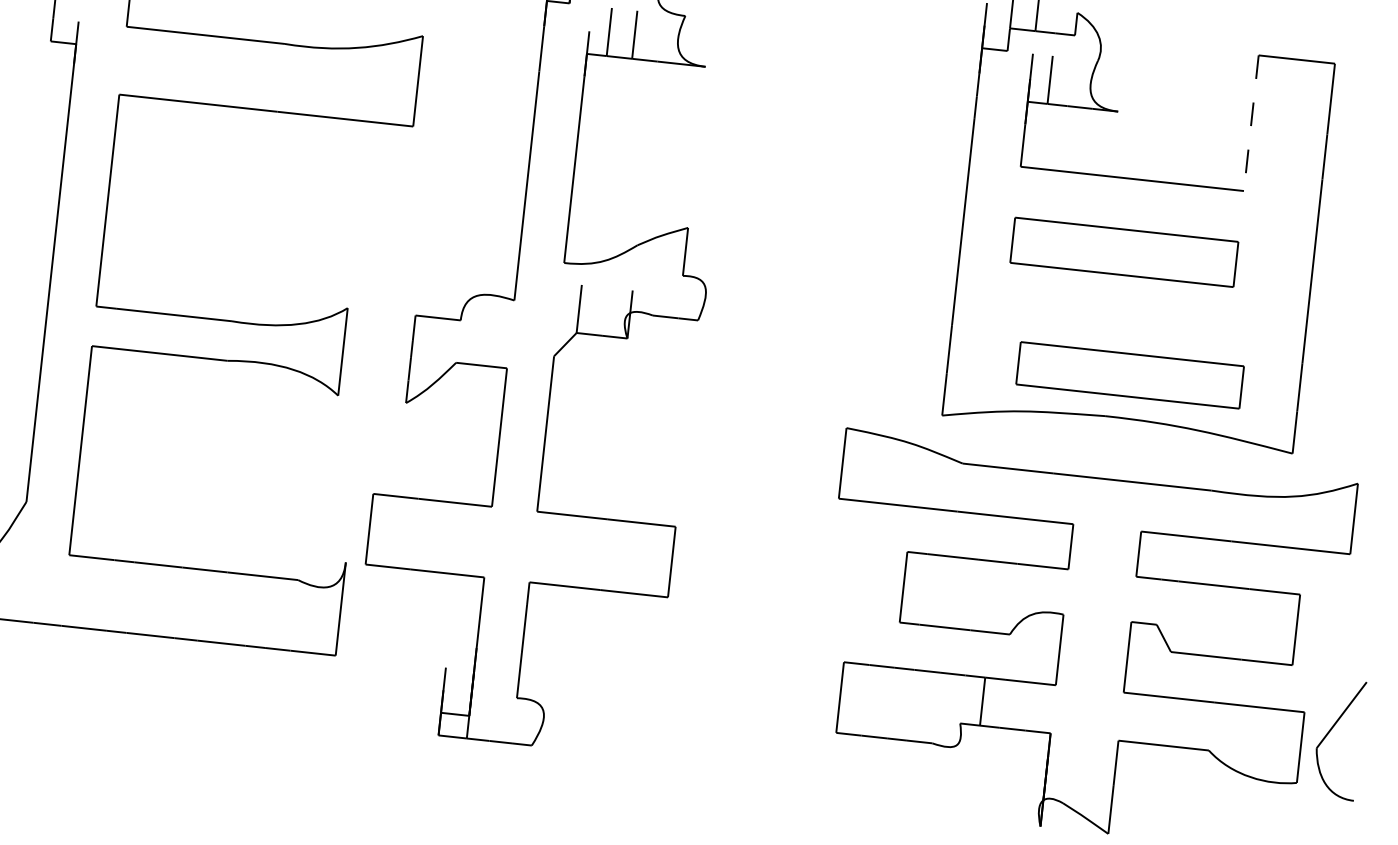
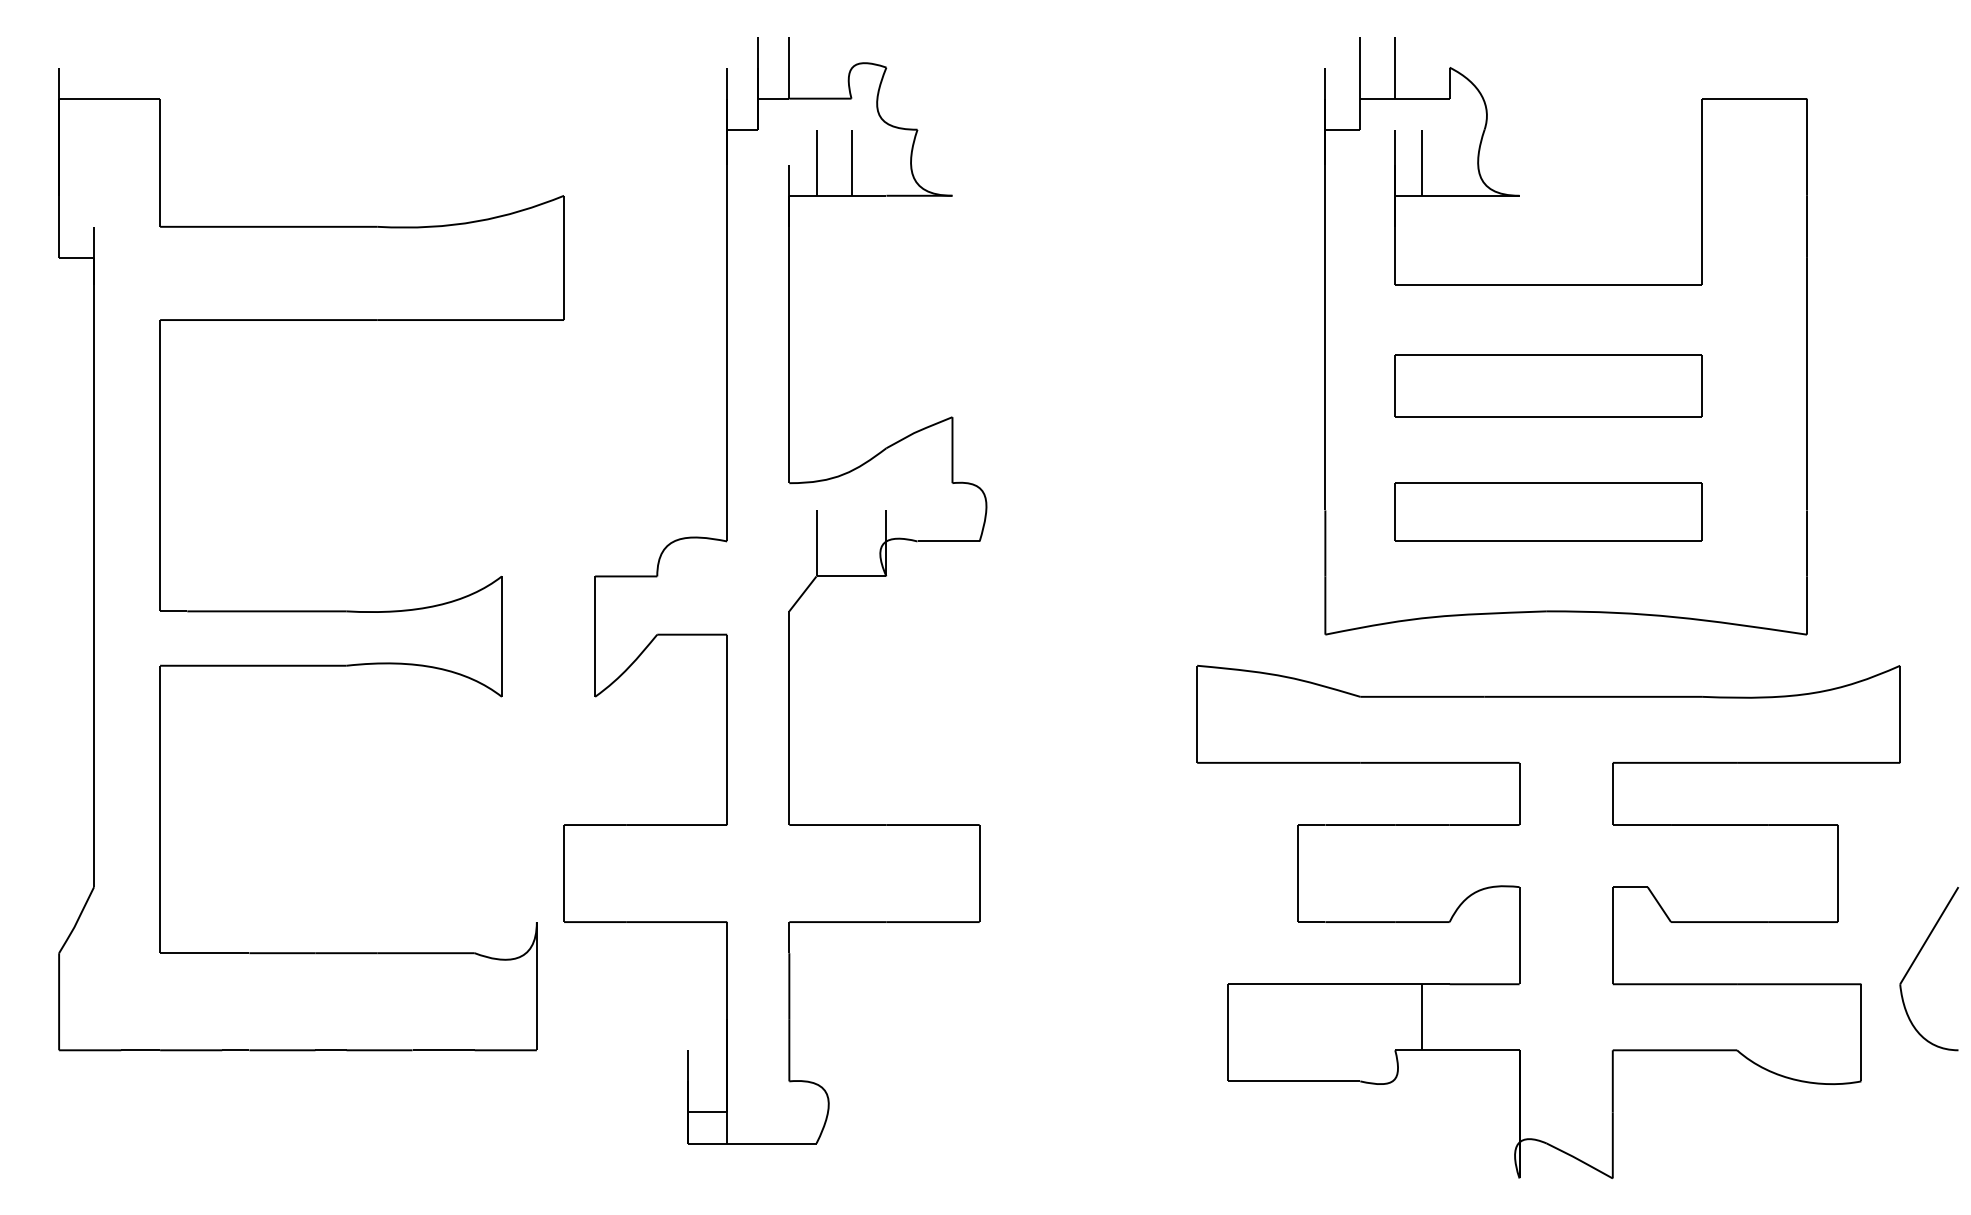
line: (1251, 123) -> (1702, 192), dashed -> solid
part: (1130, 374) -> (1548, 511), moved
part: (1330, 731) -> (1916, 959), moved

